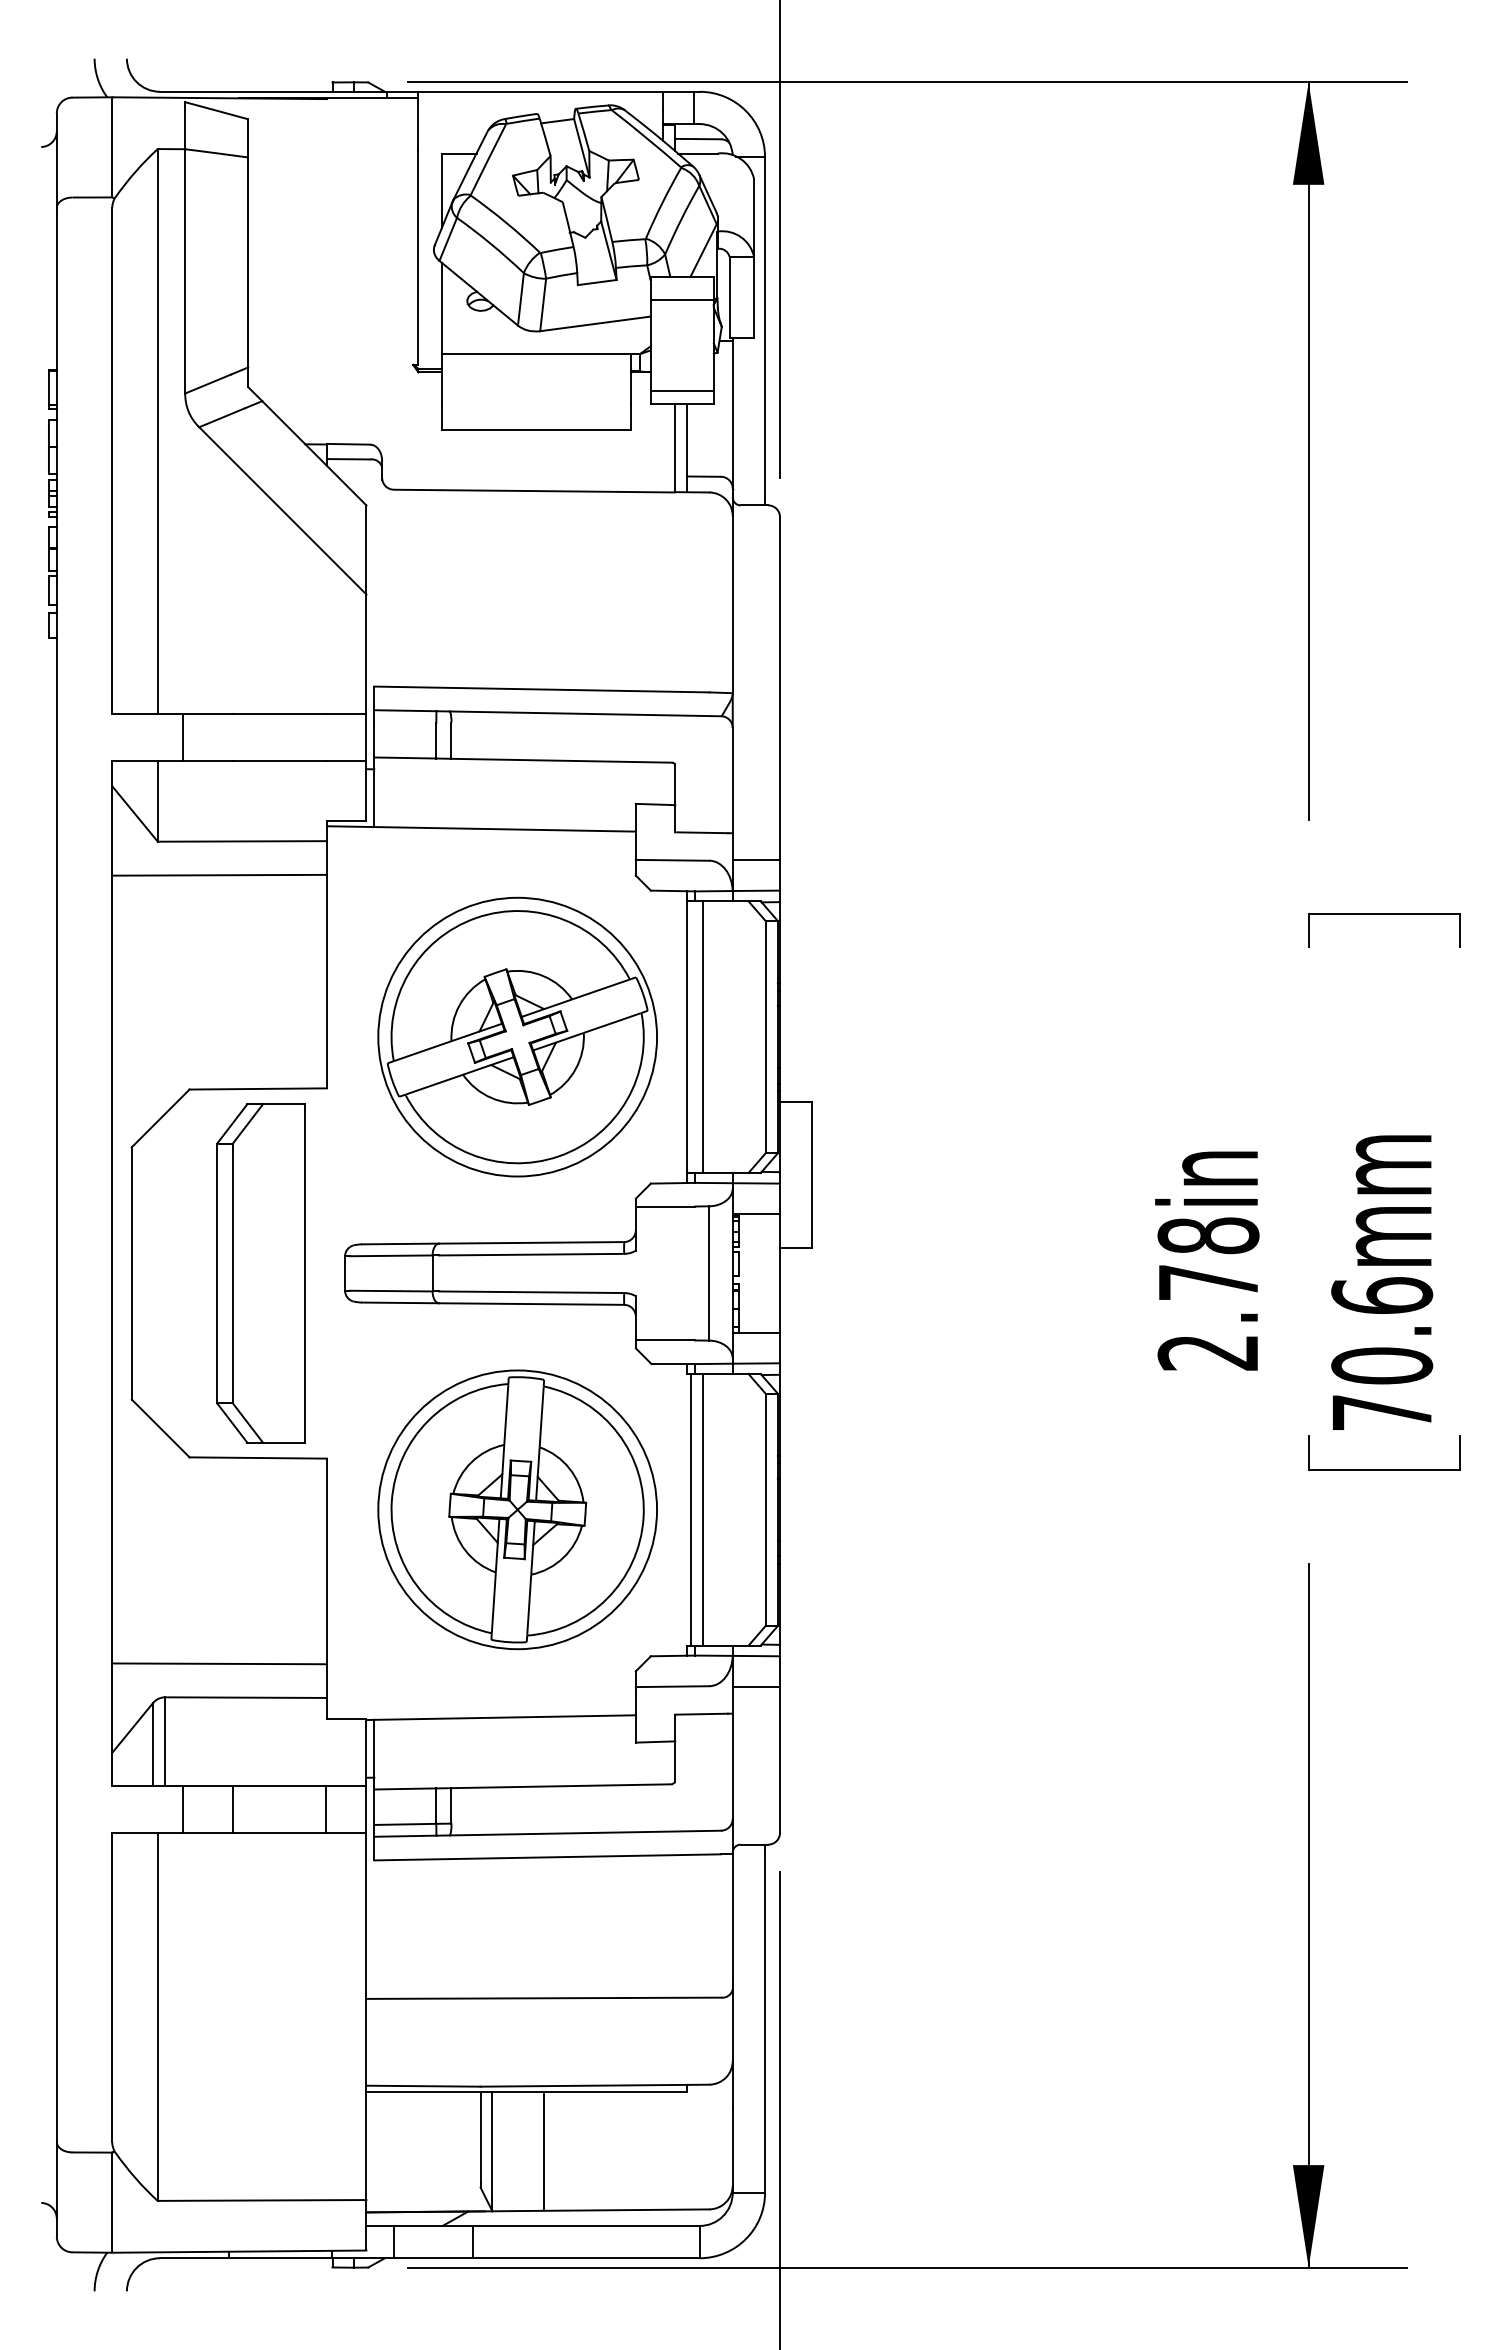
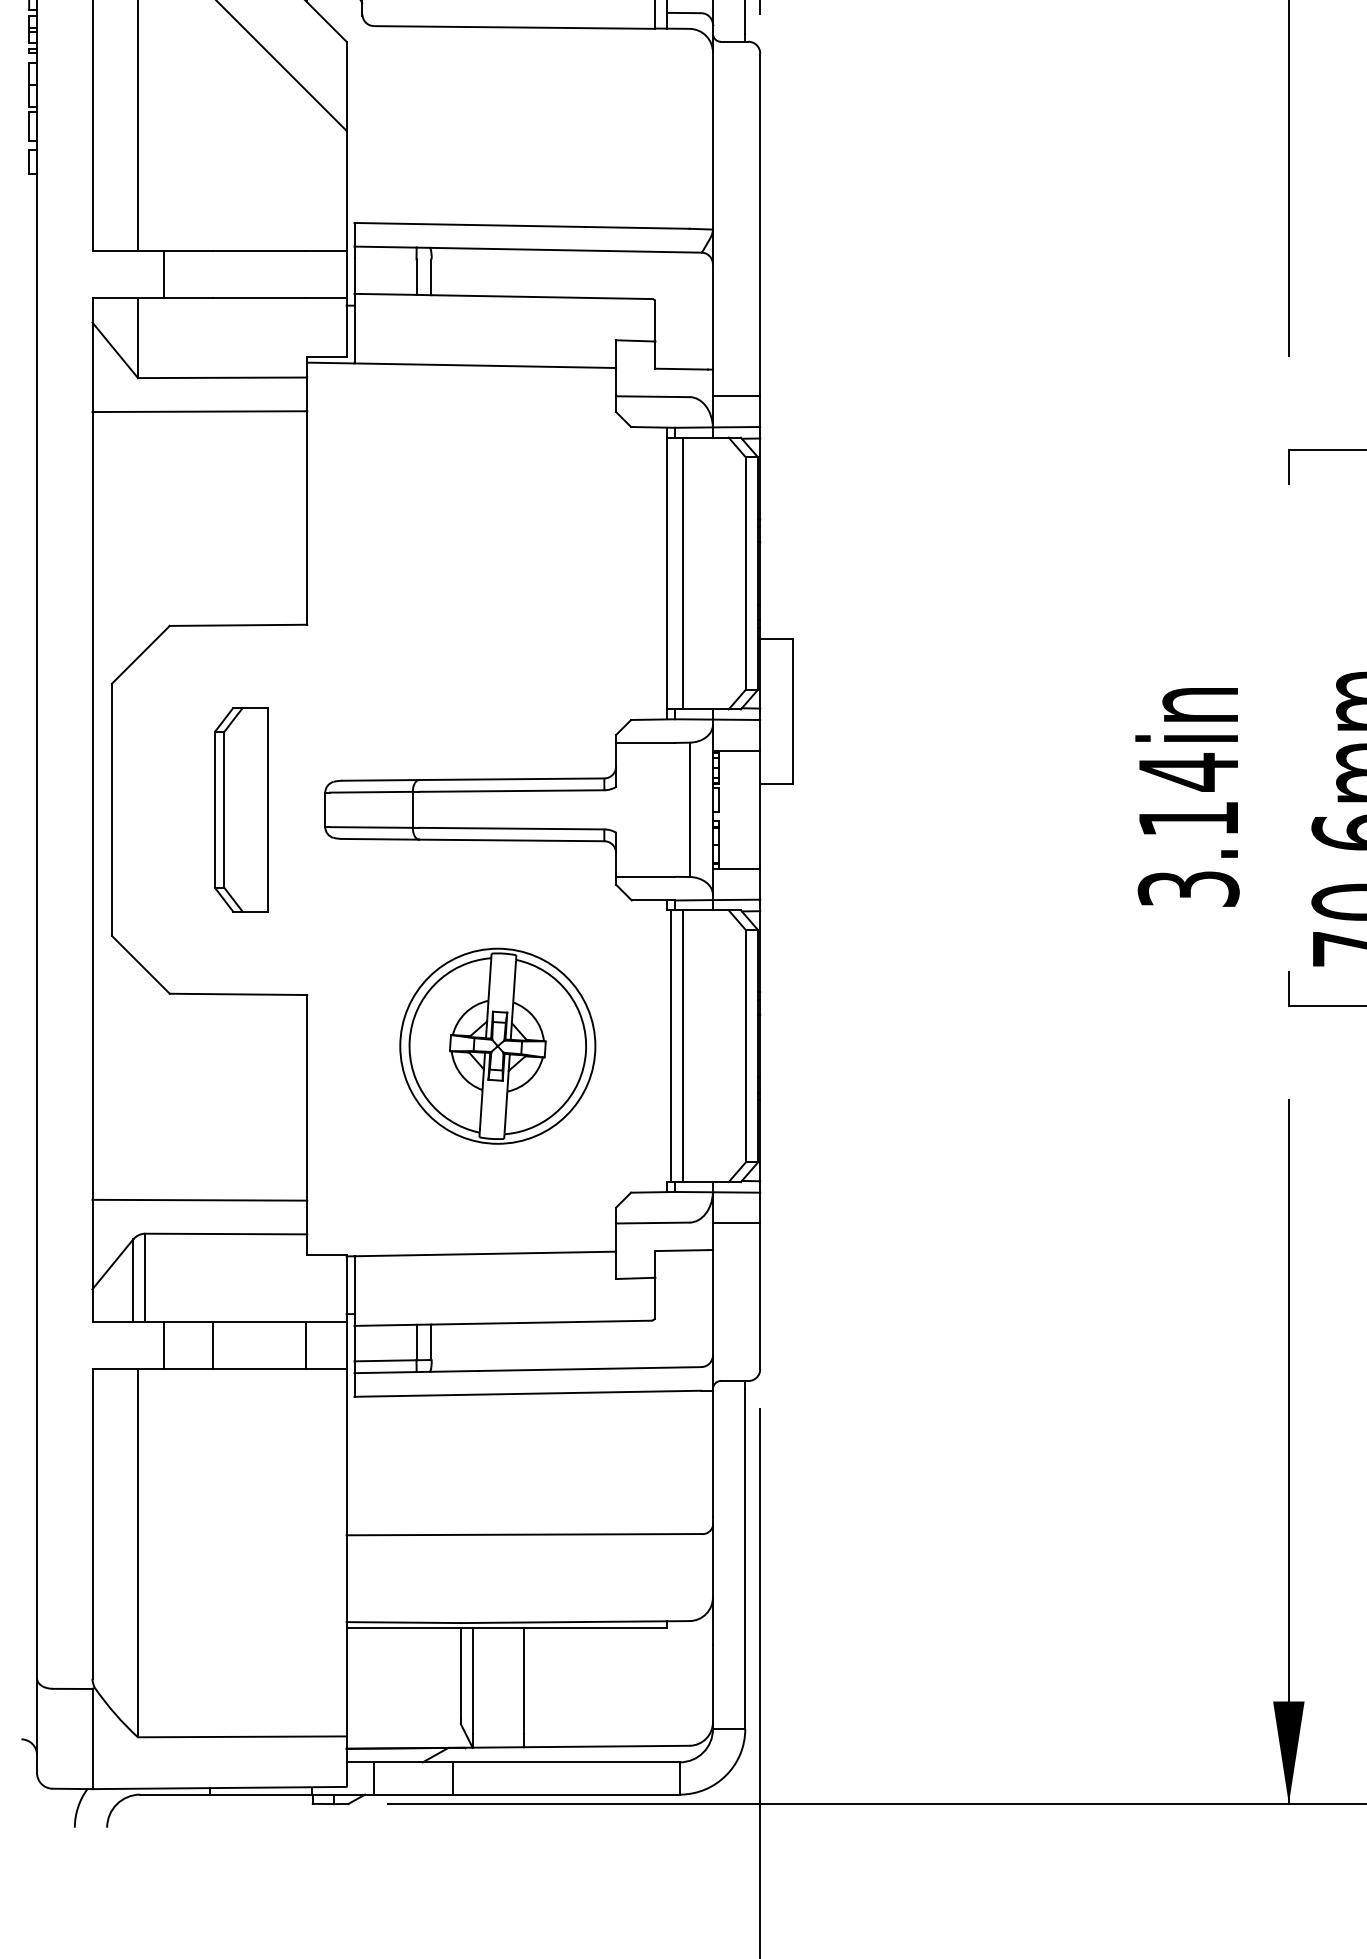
part: (517, 1036) -> (497, 572), removed
part: (260, 1273) -> (240, 809), size x0.6
text: (1208, 1293) -> (1188, 829), 2.78in -> 3.14in
part: (517, 1509) -> (497, 1045), size x0.7

